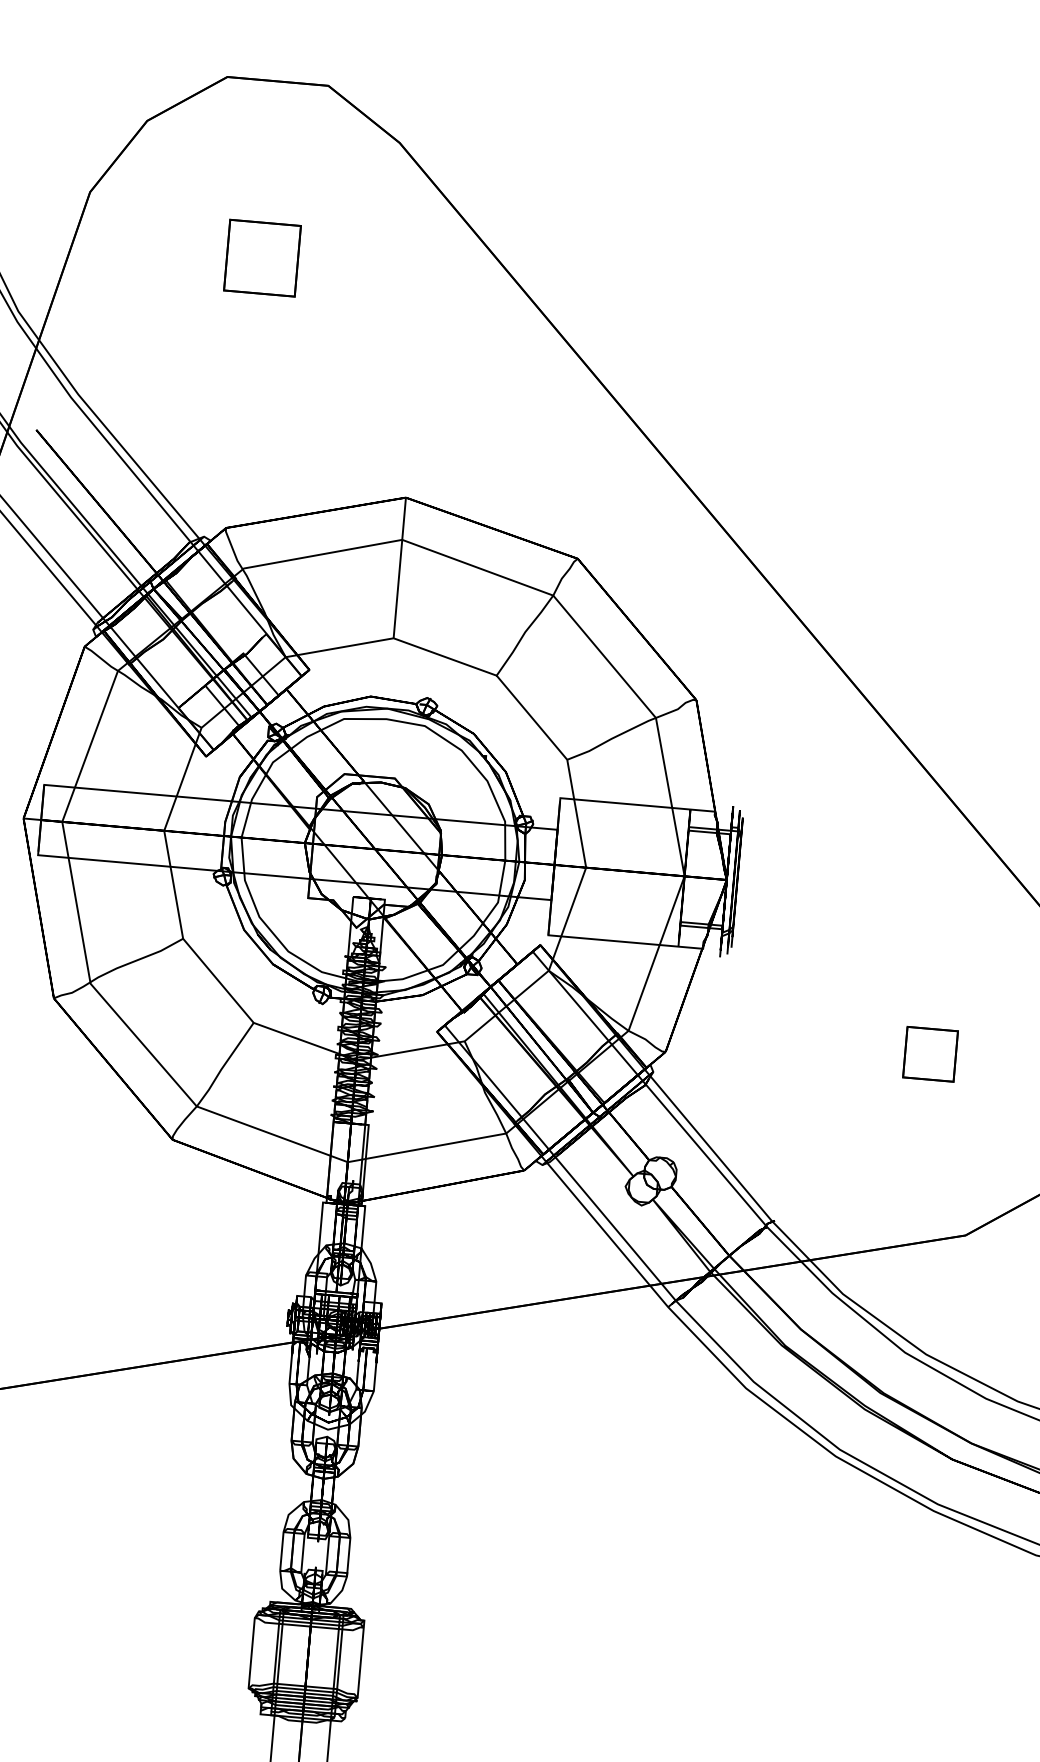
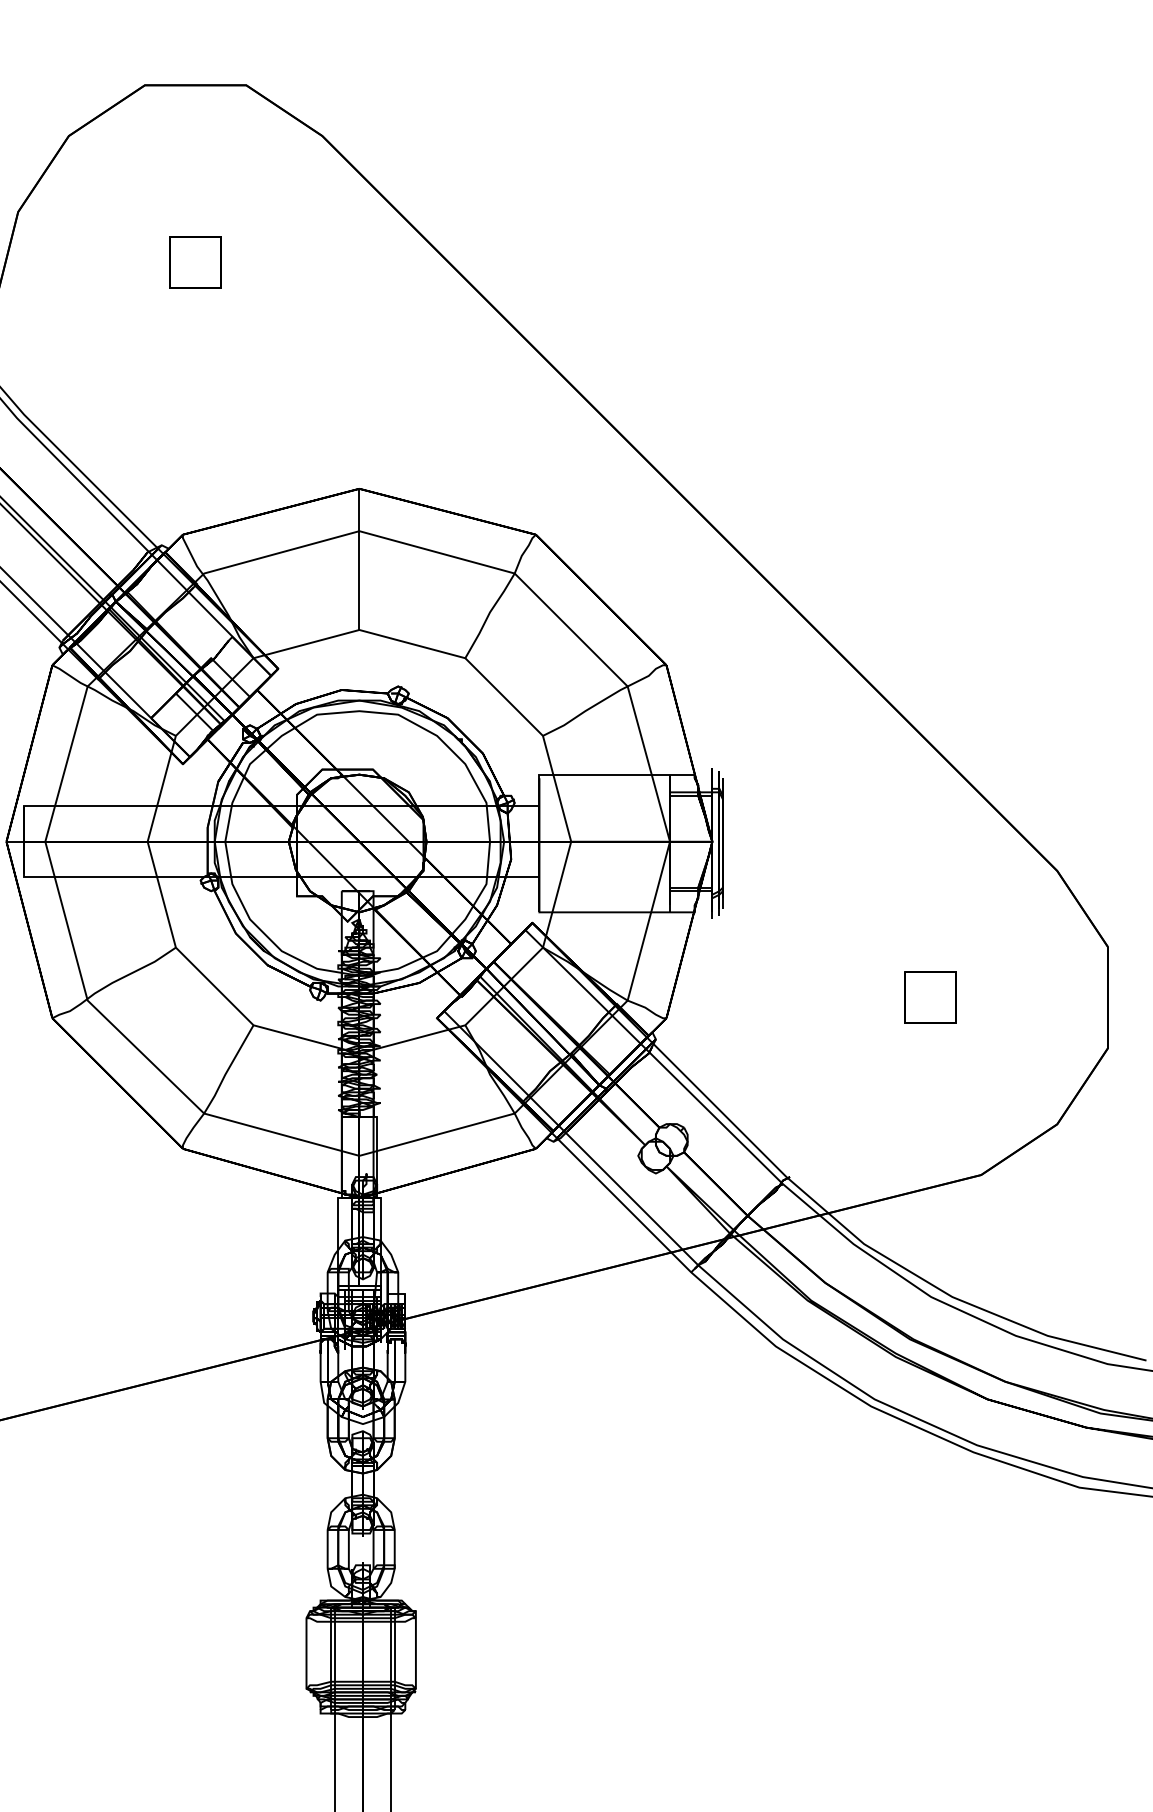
part: (262, 257) -> (195, 262), size x0.71

